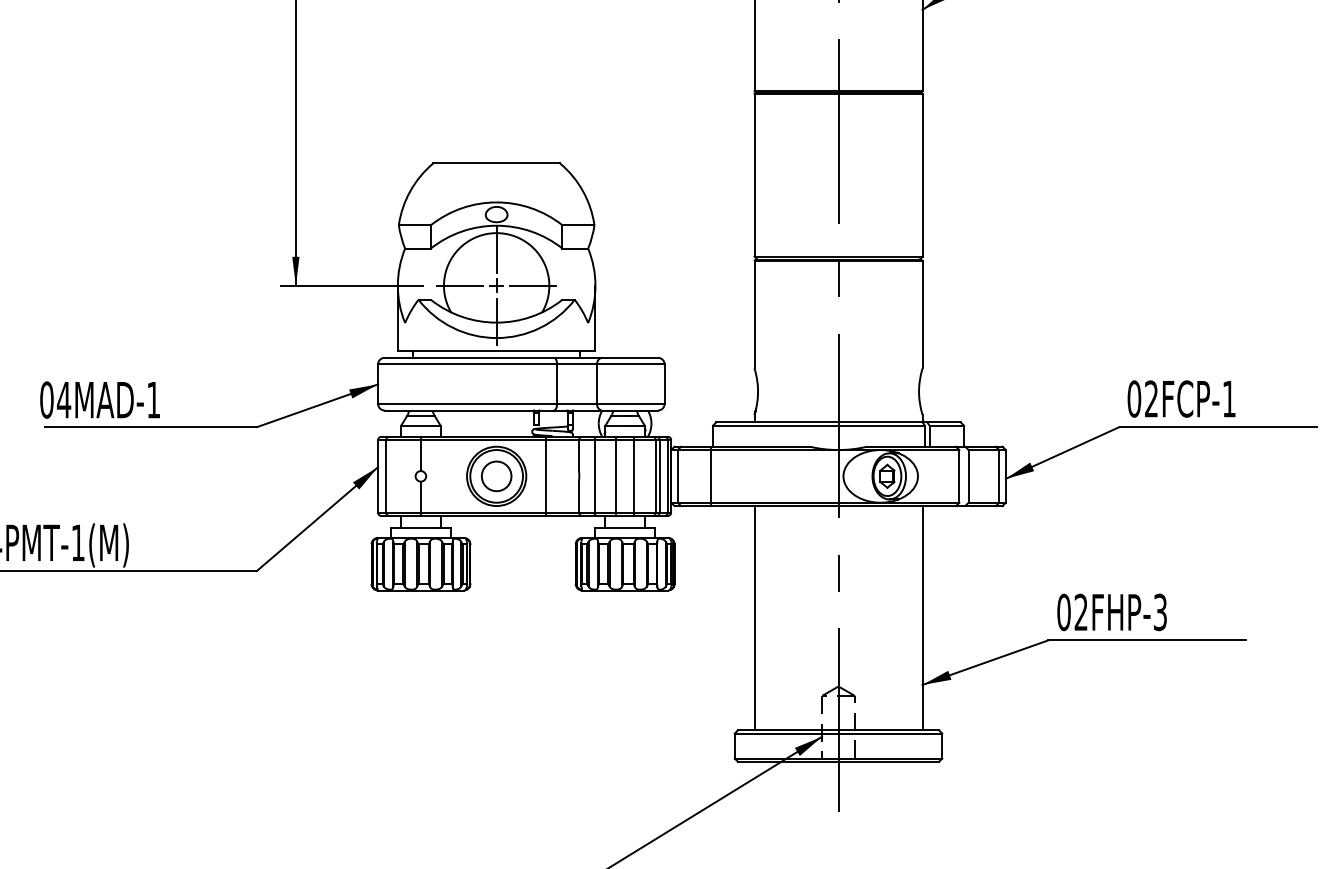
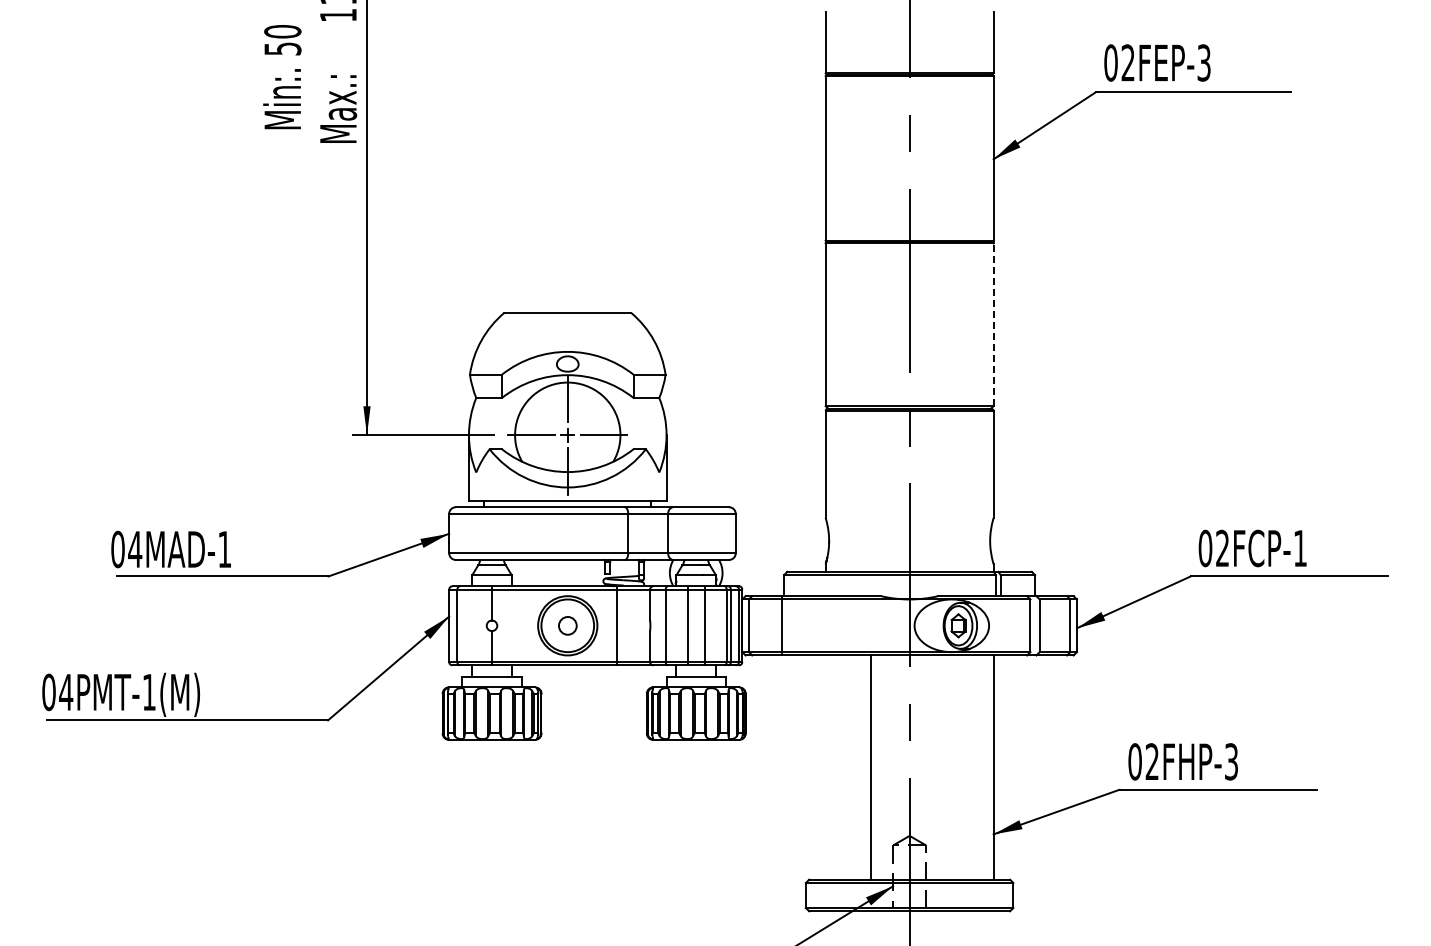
line: (922, 175) -> (993, 324), solid -> dashed
circle: (496, 476) -> (567, 625), size x0.6
line: (754, 618) -> (870, 767), moved

